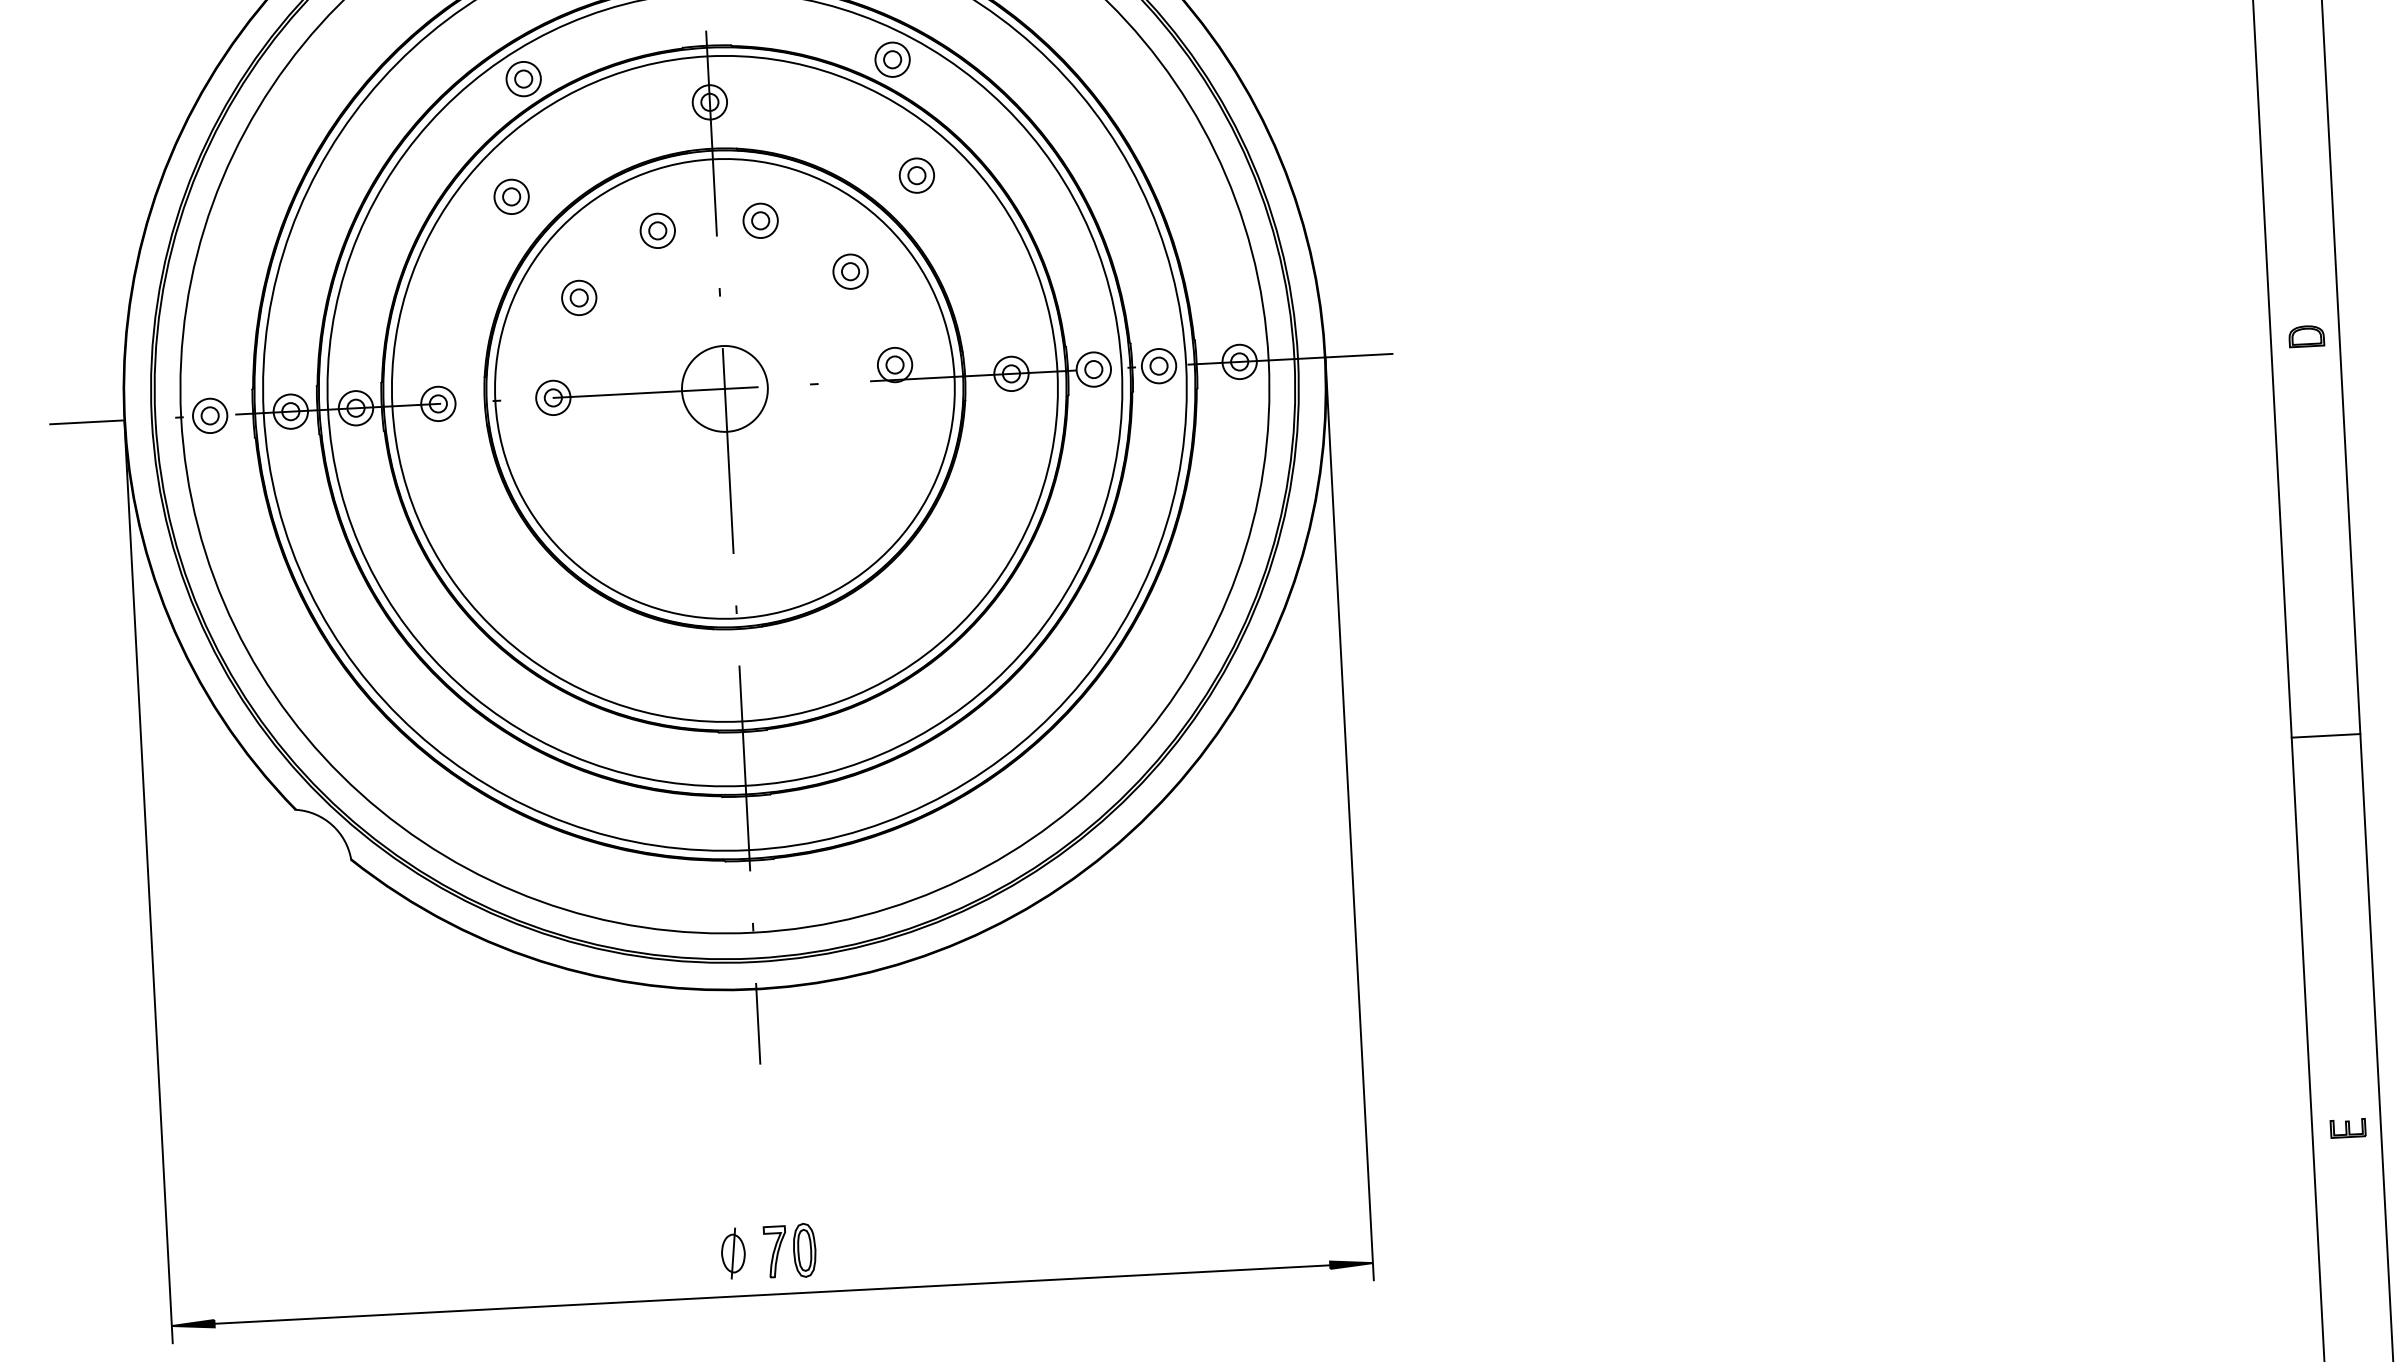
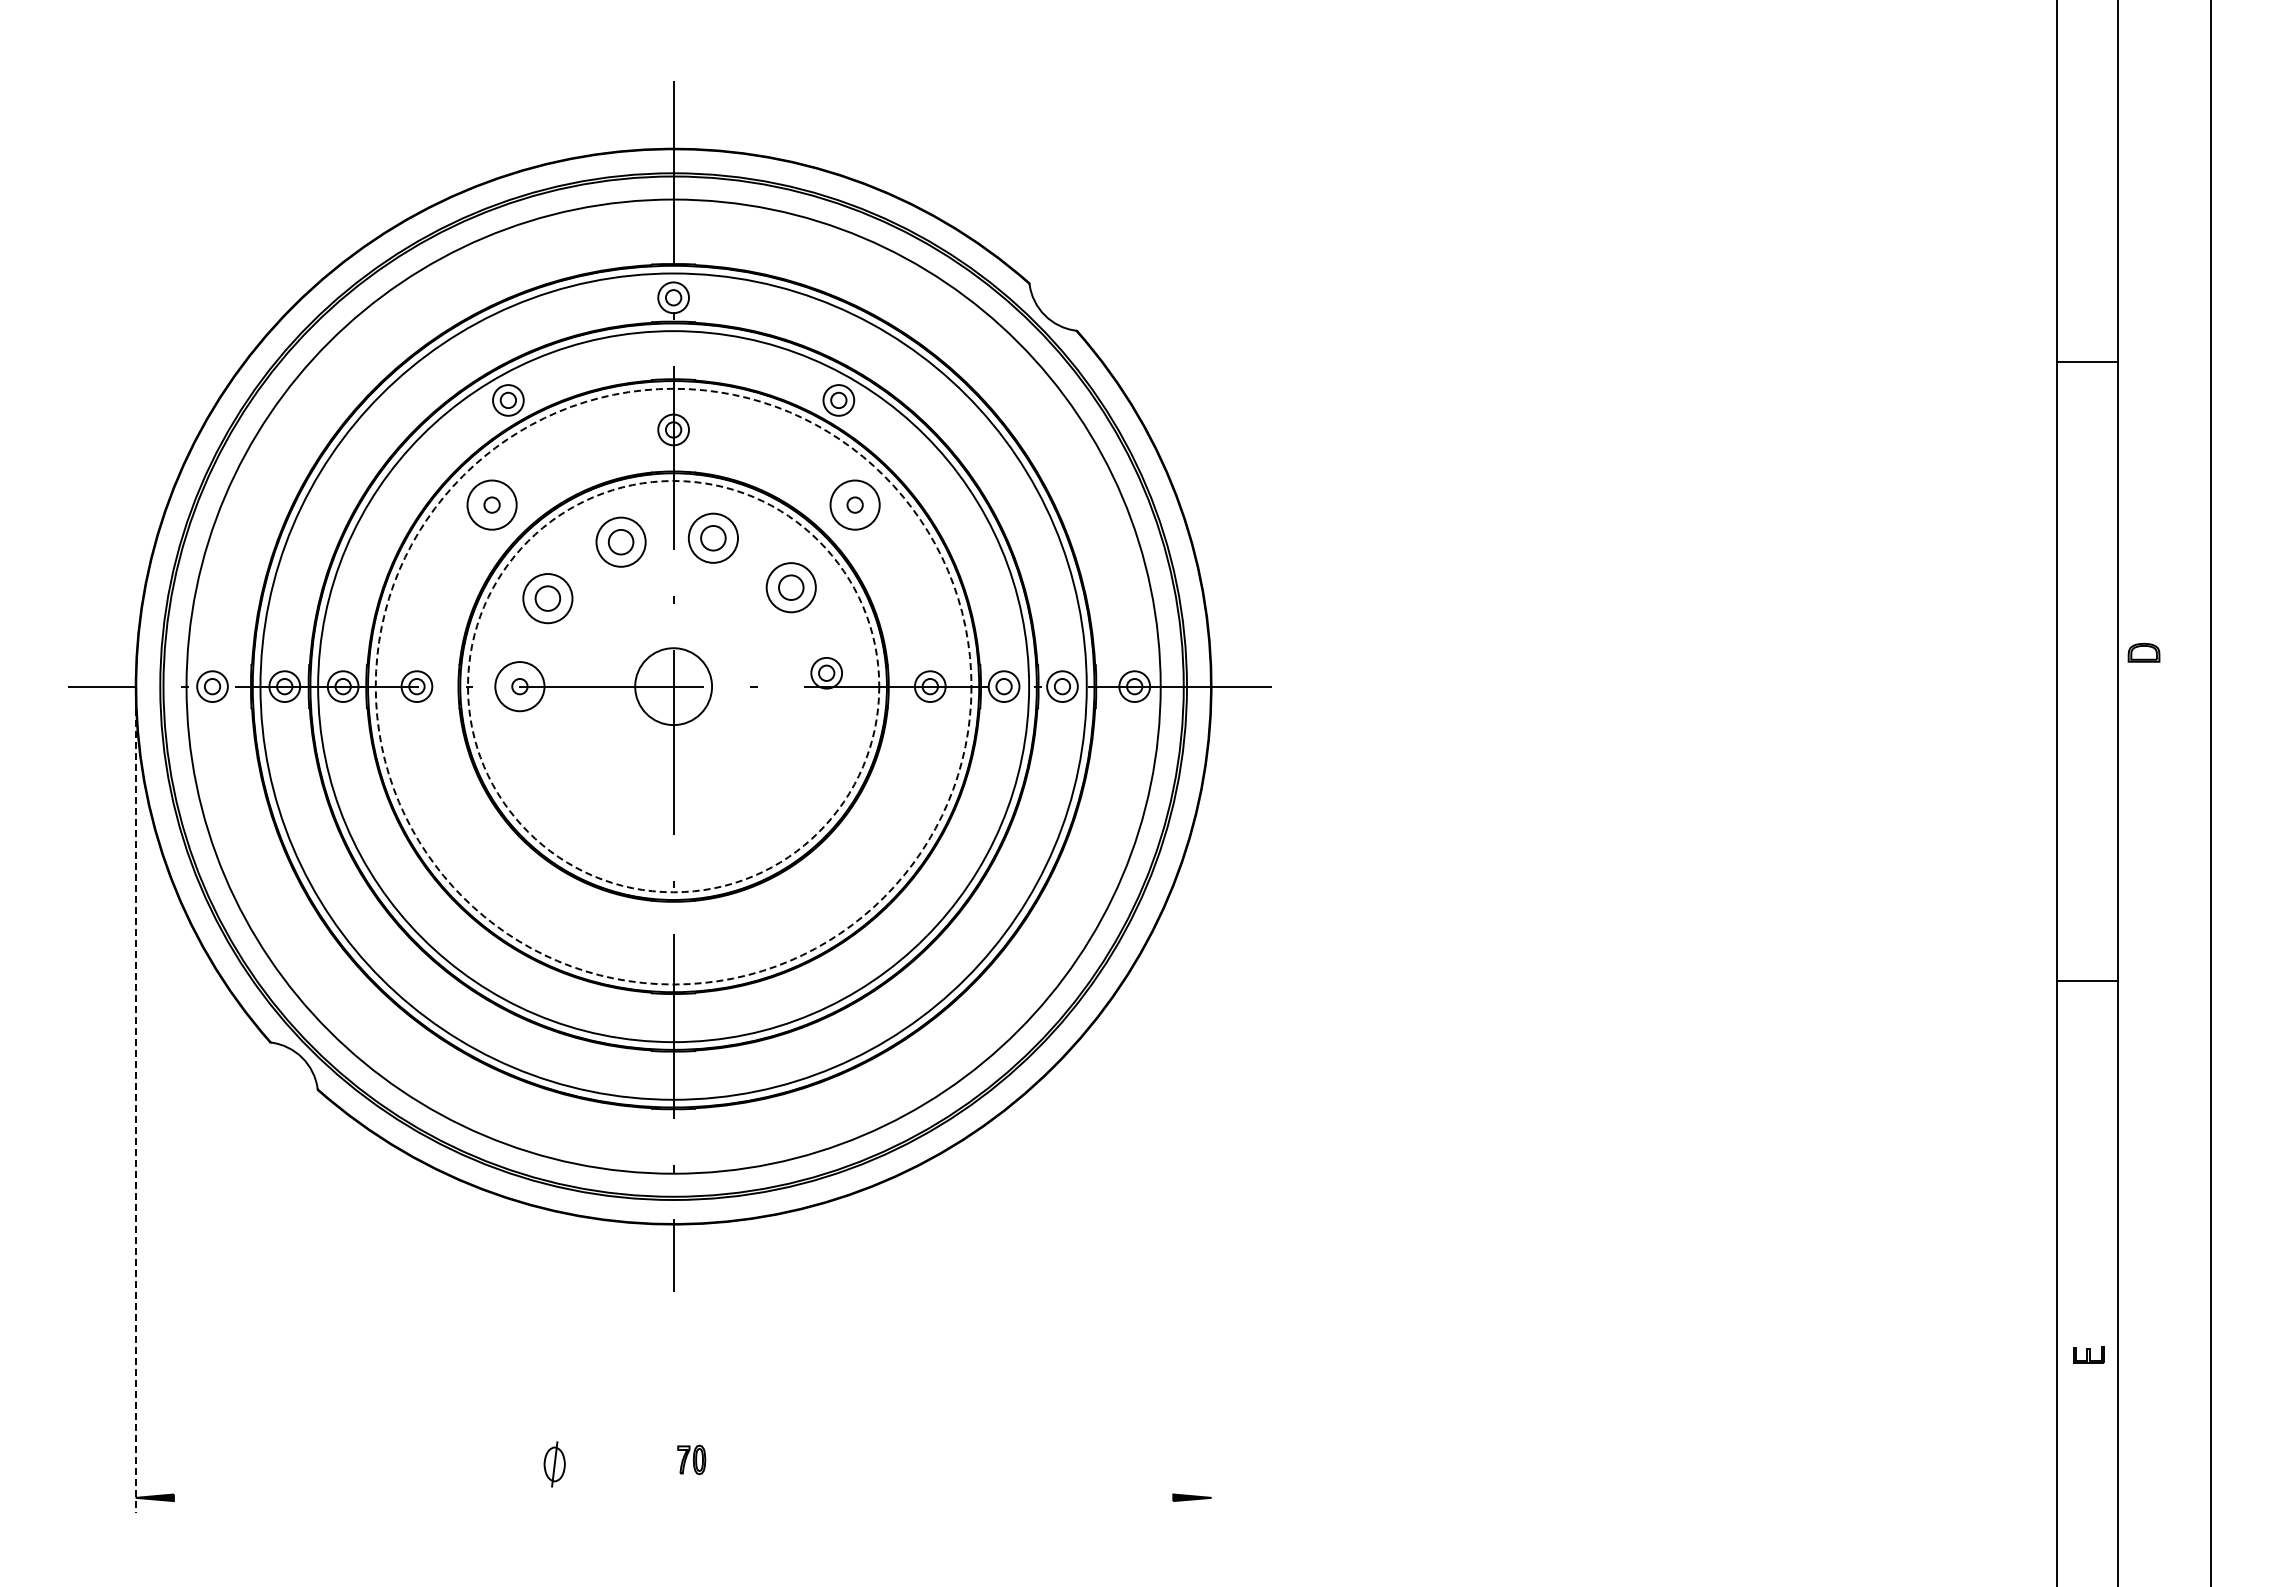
circle: (916, 175) -> (854, 504), size x1.6
circle: (510, 196) -> (491, 504), size x1.6
part: (760, 220) -> (713, 537), size x1.6
part: (657, 231) -> (620, 542), size x1.6
part: (850, 271) -> (791, 587), size x1.6
part: (578, 297) -> (547, 598), size x1.6
part: (2306, 336) -> (2143, 652), moved
circle: (724, 388) -> (673, 686), solid -> dashed
circle: (724, 388) -> (673, 686), solid -> dashed
circle: (552, 397) -> (519, 686), size x1.6
line: (2325, 735) -> (2087, 980), moved
line: (1349, 818) -> (1211, 1099), removed
line: (148, 882) -> (135, 1100), solid -> dashed
part: (2347, 1127) -> (2088, 1354), moved
part: (790, 1250) -> (691, 1459), size x0.6
part: (733, 1253) -> (554, 1464), moved
line: (772, 1294) -> (673, 1497), removed

